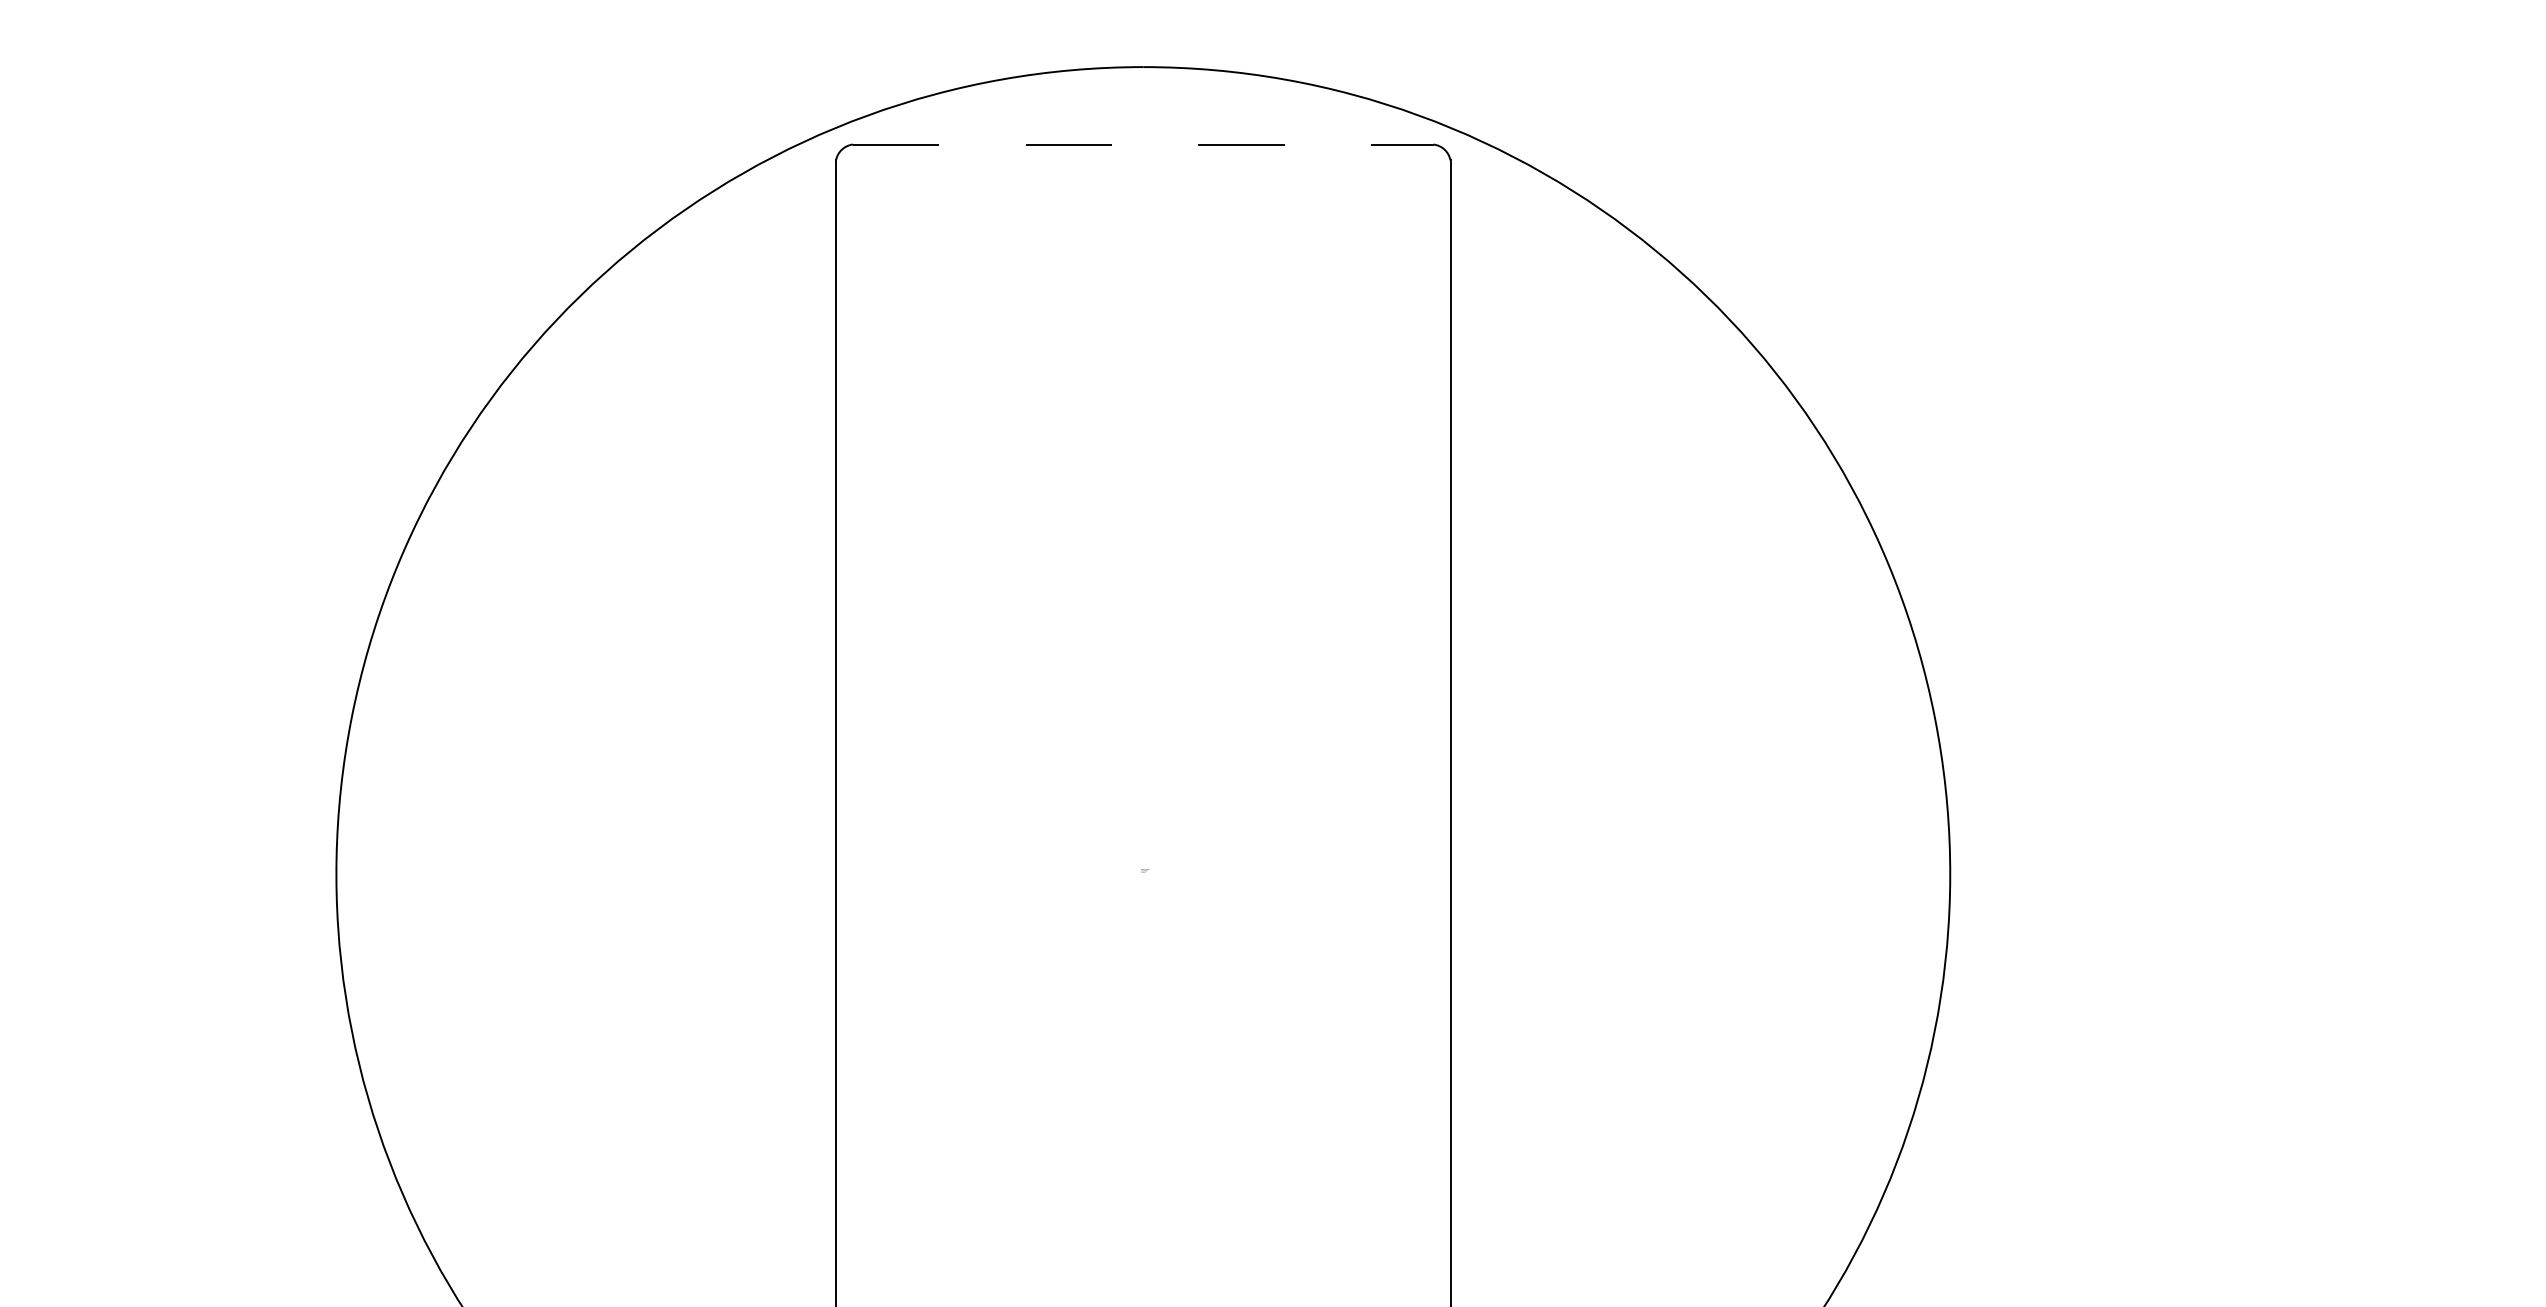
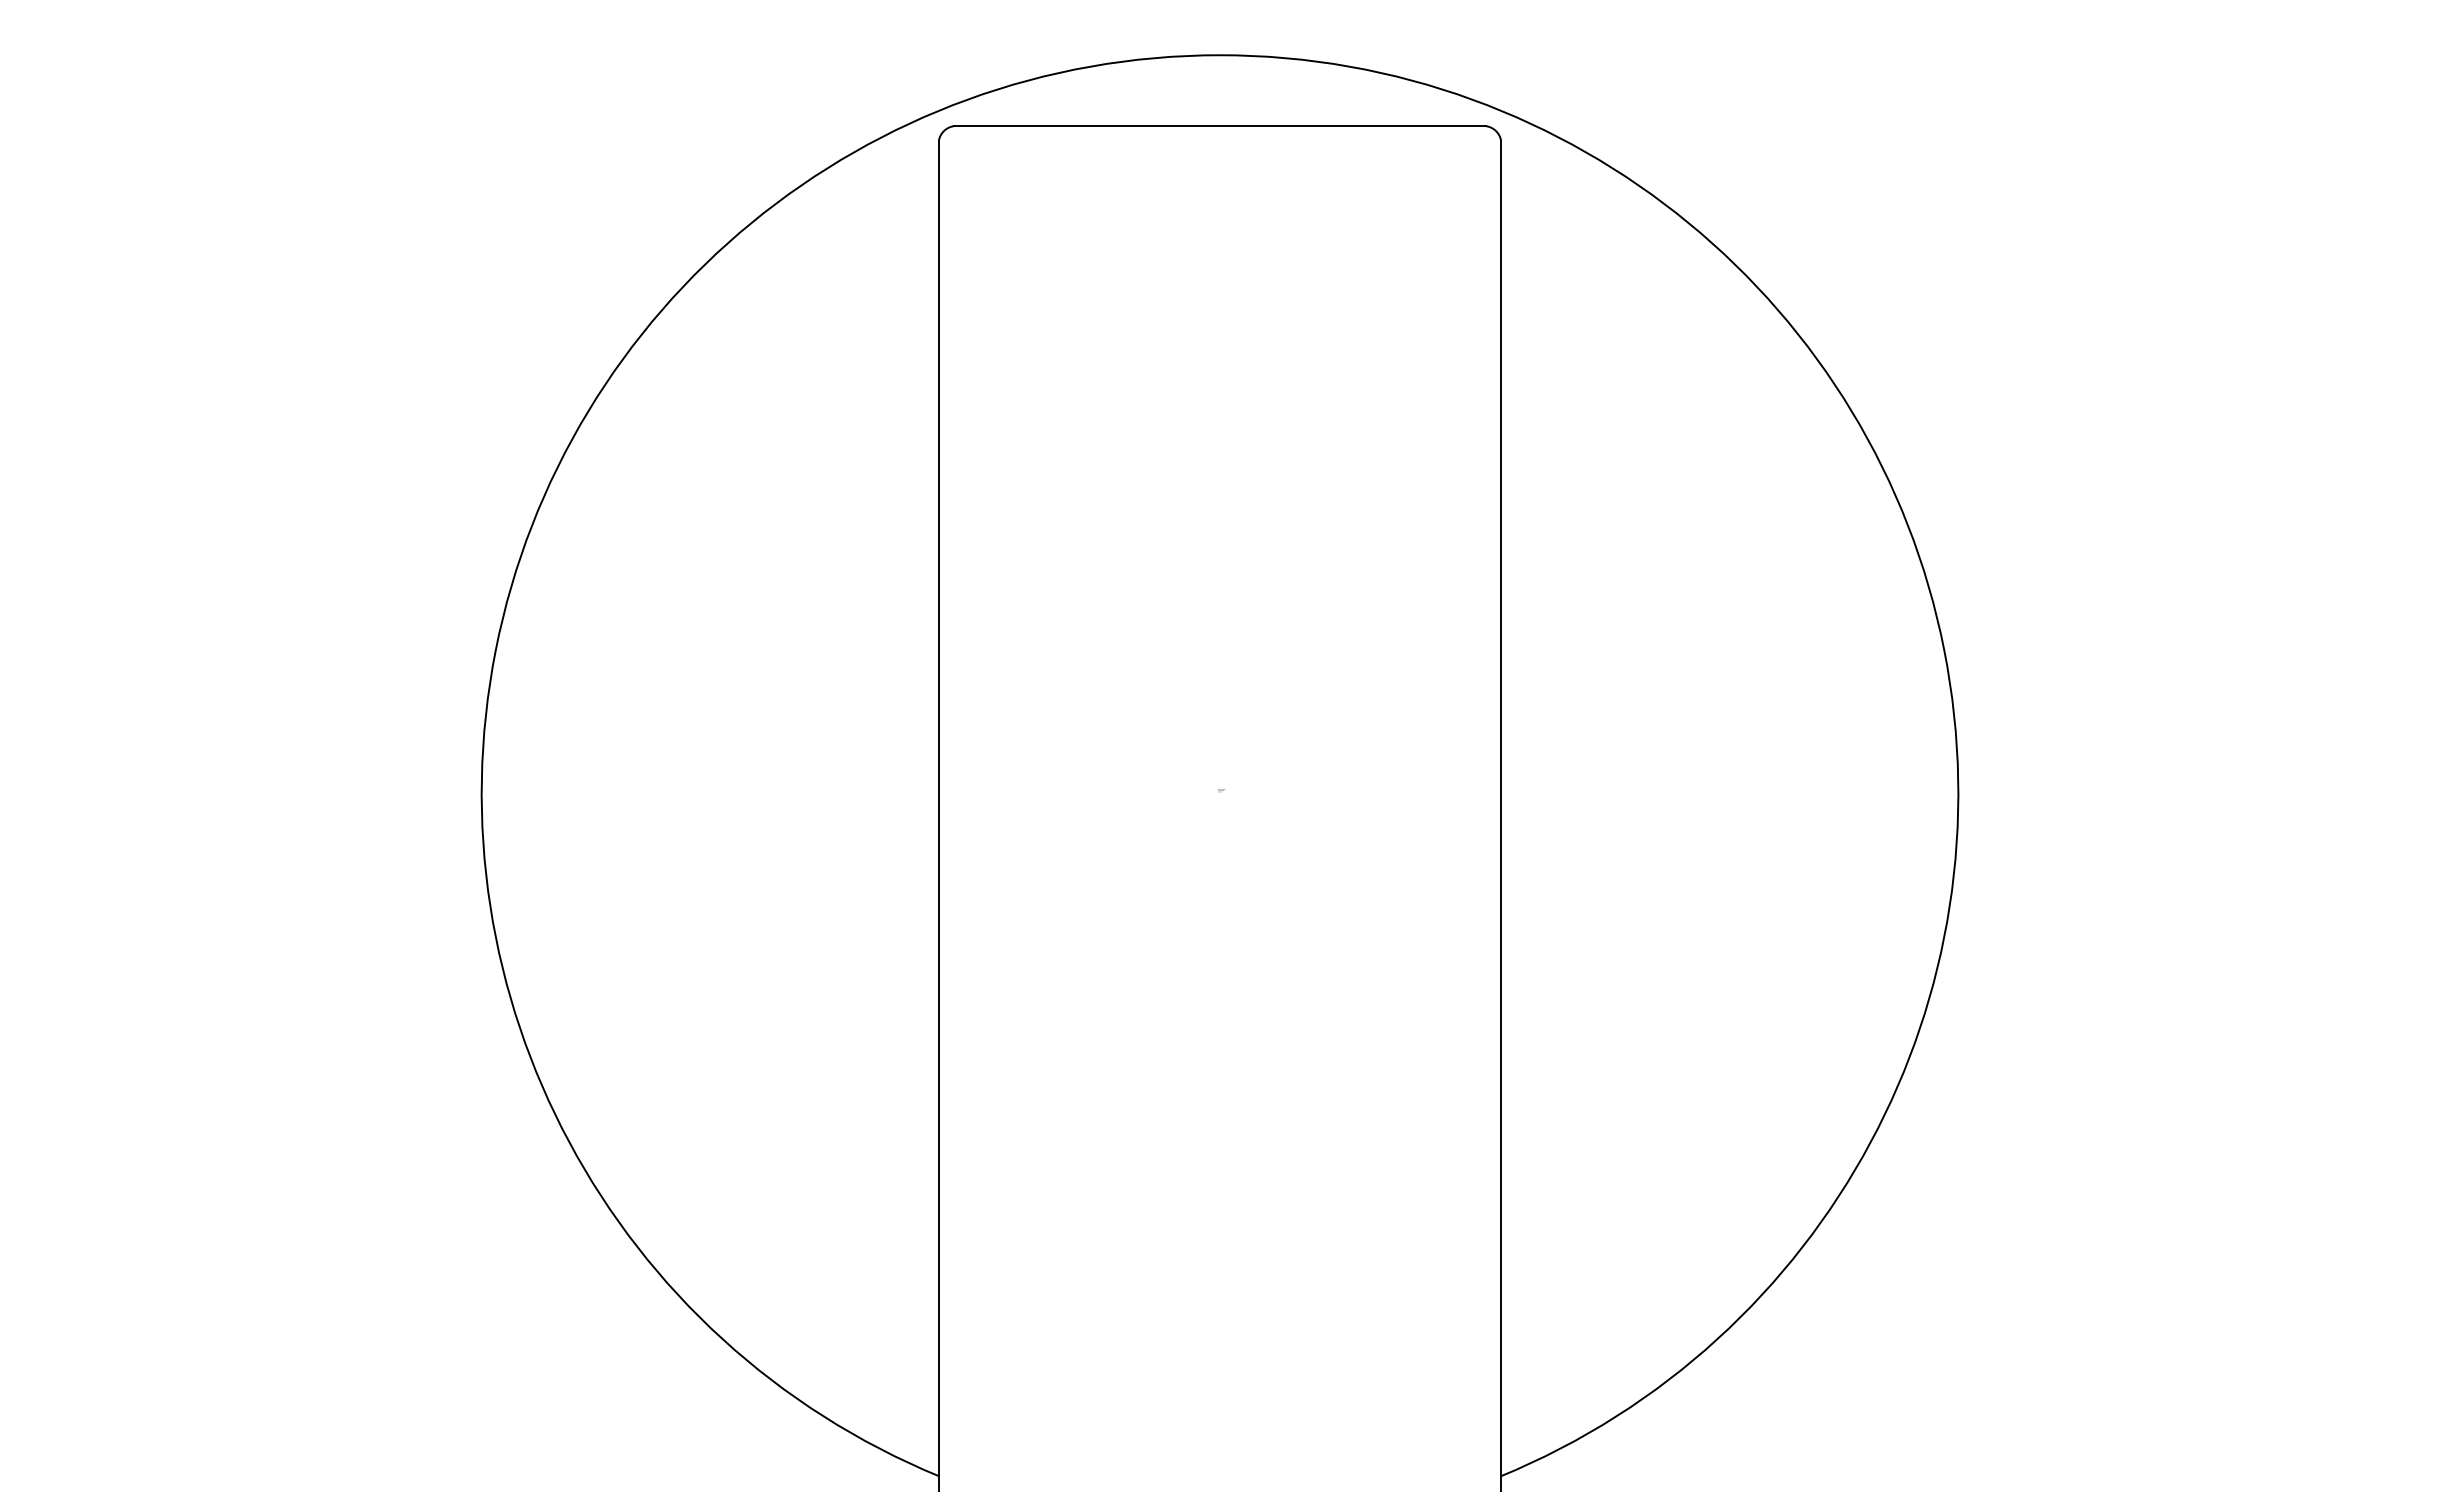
line: (1142, 144) -> (1219, 126), dashed -> solid

